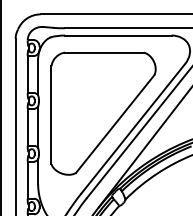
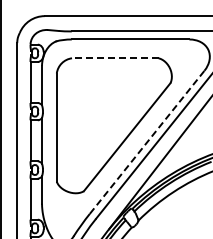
line: (103, 52) -> (114, 58), solid -> dashed
line: (133, 128) -> (147, 142), solid -> dashed

